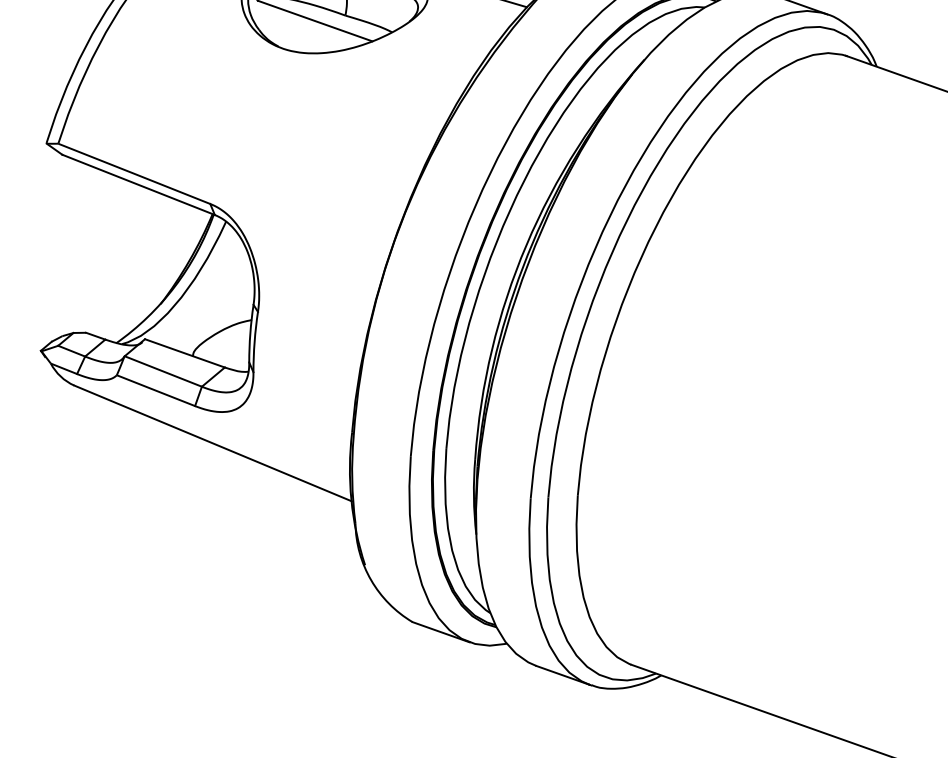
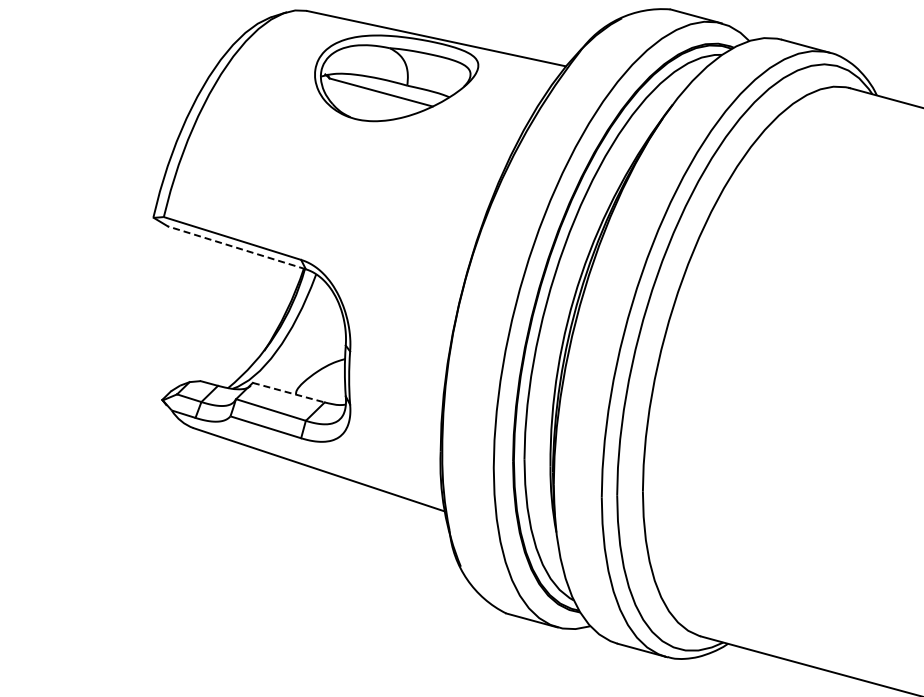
line: (138, 184) -> (236, 247), solid -> dashed
line: (185, 353) -> (289, 392), solid -> dashed

